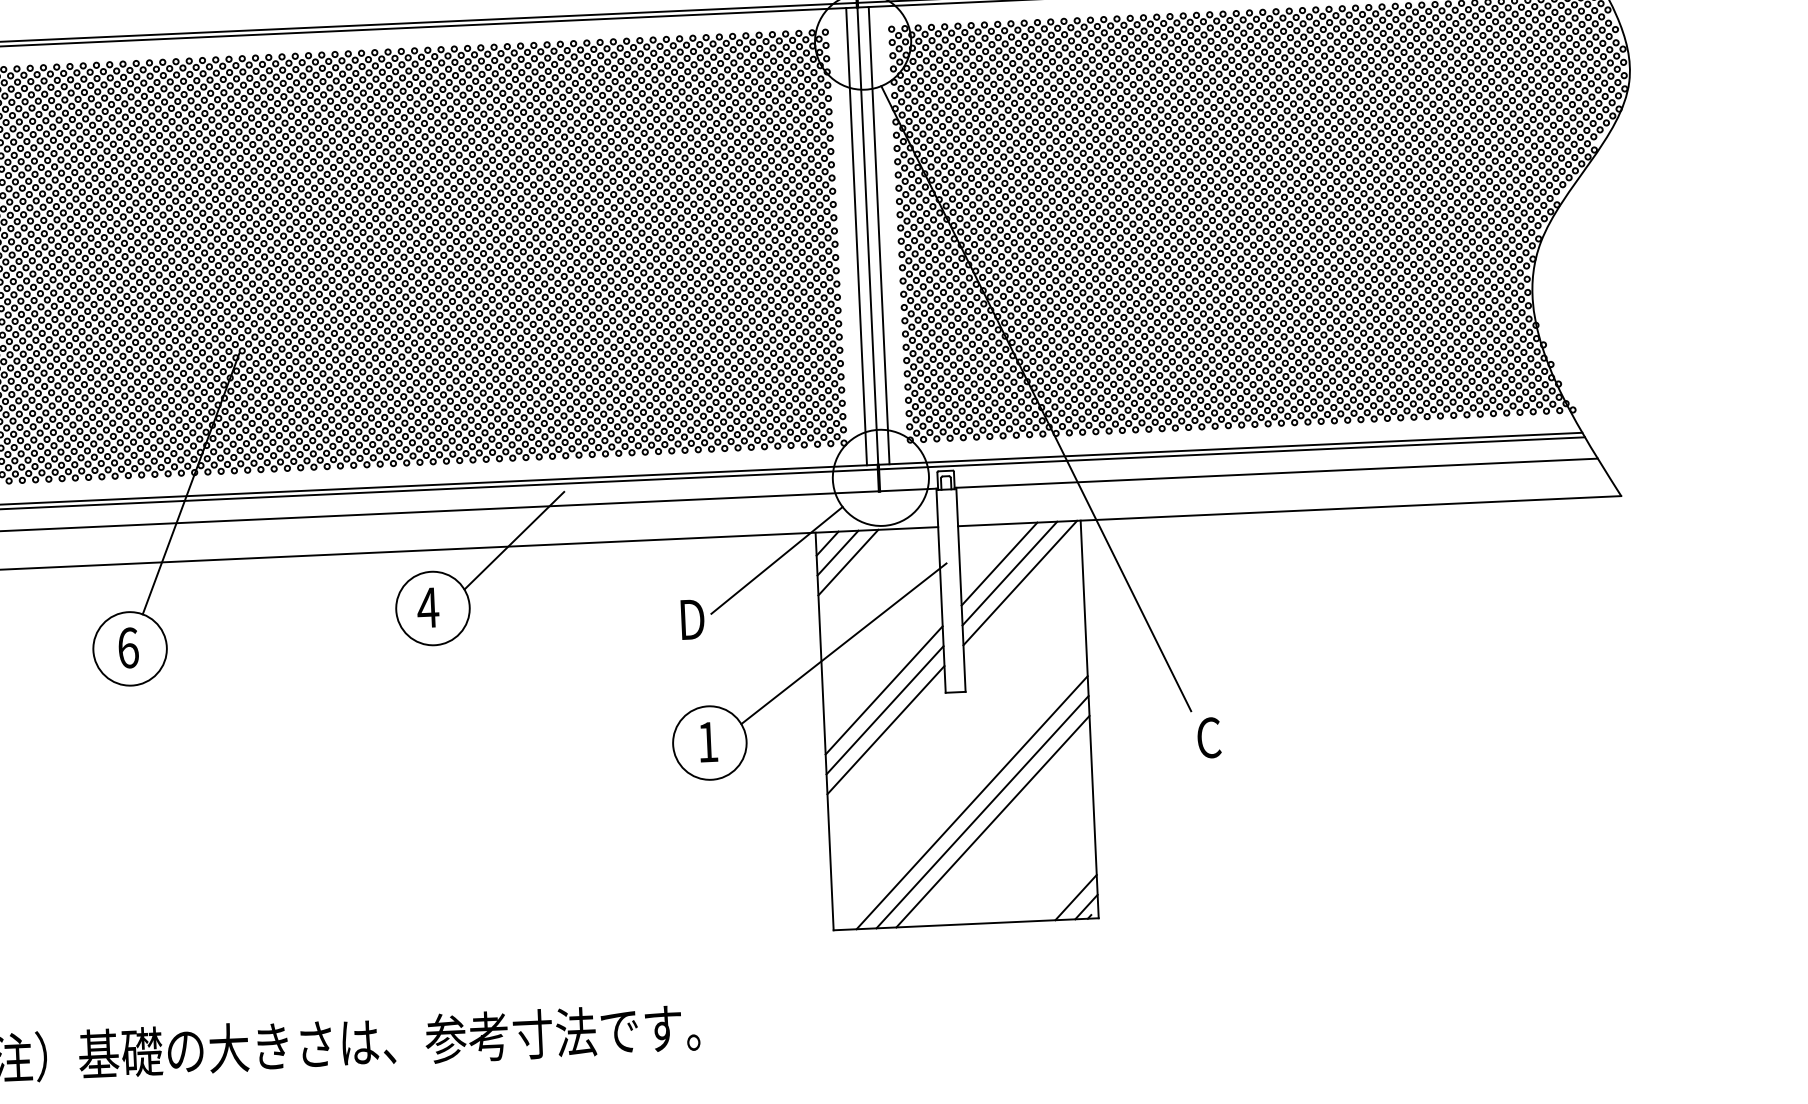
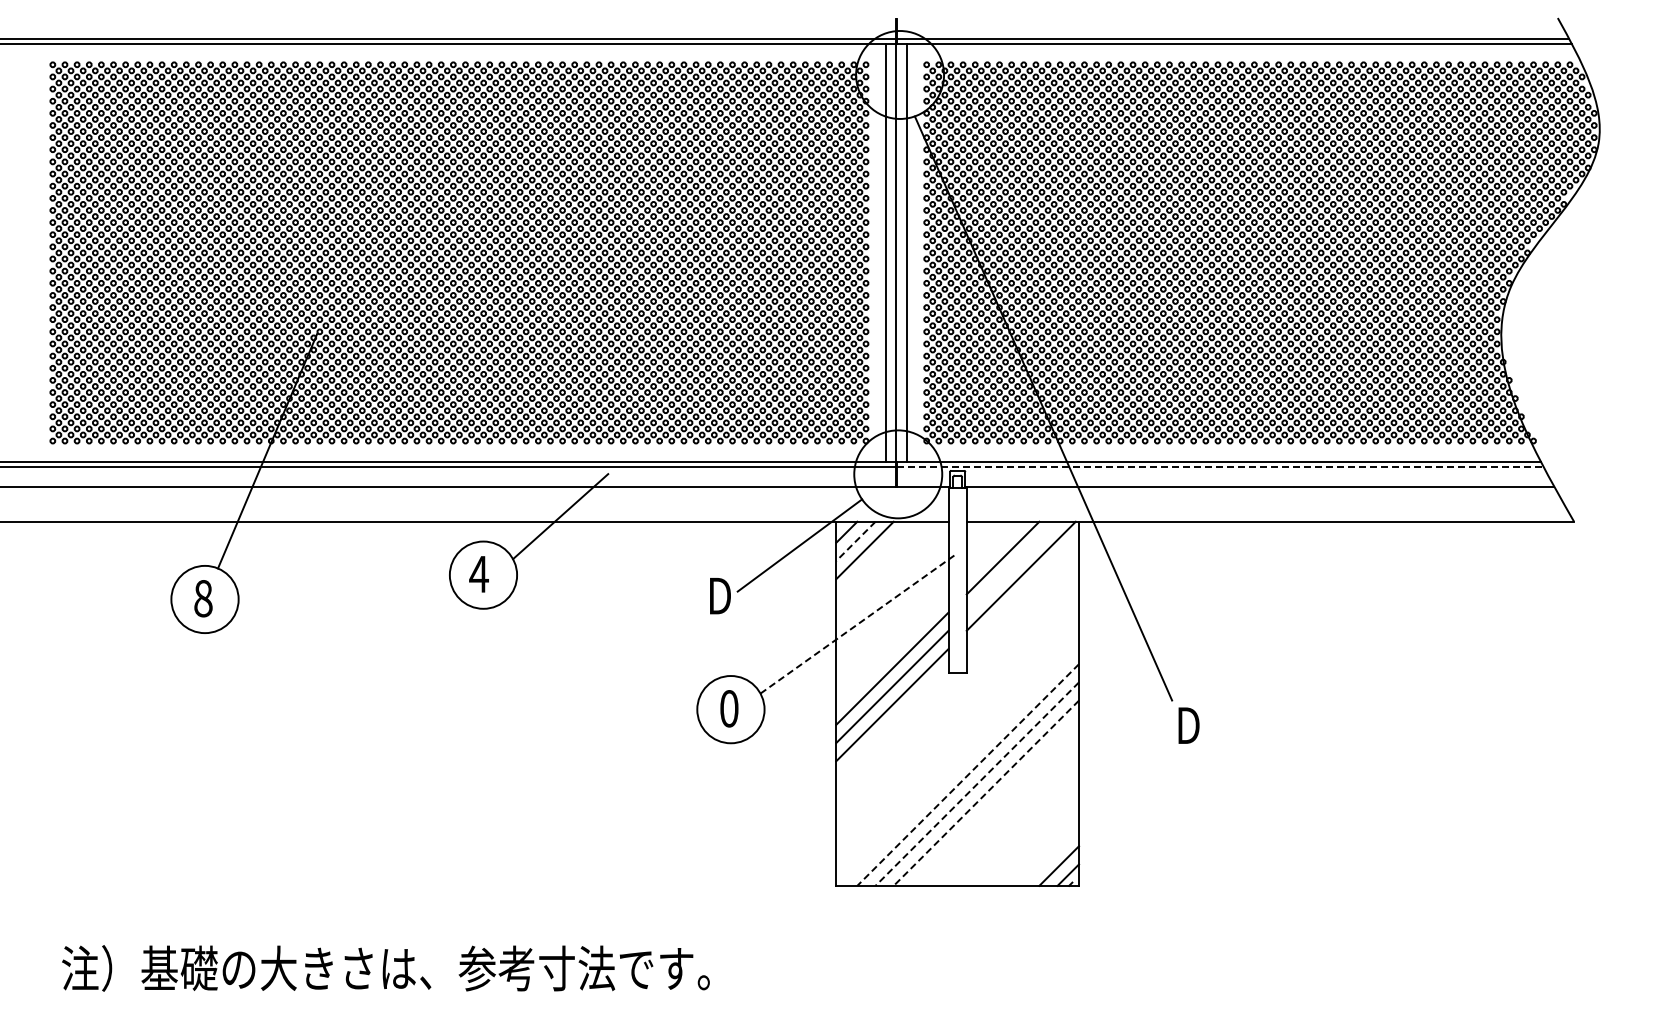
line: (1232, 453) -> (1220, 466), solid -> dashed
line: (837, 553) -> (855, 541), solid -> dashed
line: (1009, 572) -> (1011, 566), removed
line: (843, 643) -> (857, 624), solid -> dashed
text: (128, 647) -> (203, 598), 6 -> 8
text: (1210, 737) -> (1188, 725), C -> D
text: (708, 741) -> (729, 708), 1 -> 0
line: (972, 803) -> (968, 775), solid -> dashed
line: (982, 812) -> (977, 784), solid -> dashed
line: (993, 821) -> (986, 793), solid -> dashed

